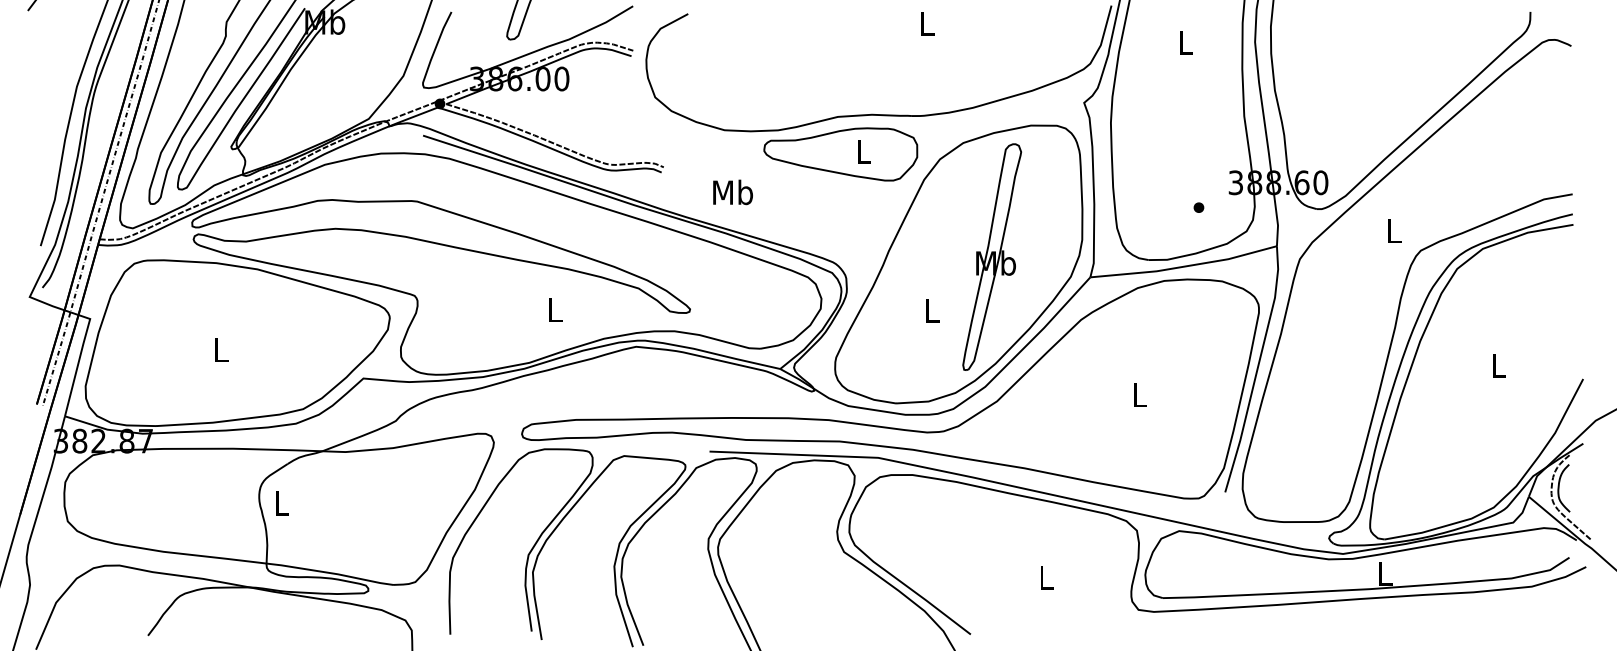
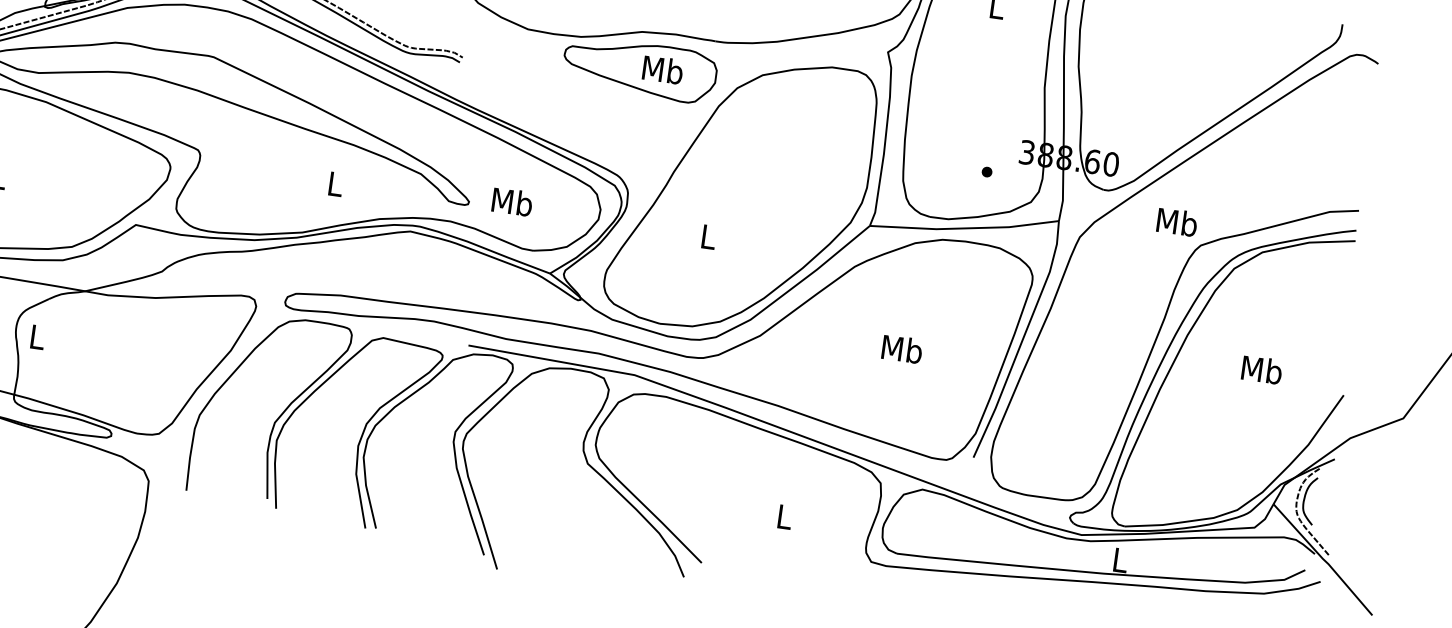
text: (863, 151) -> (662, 69), L -> Mb
text: (732, 192) -> (511, 202), moved
text: (1394, 230) -> (1177, 221), L -> Mb
part: (992, 256) -> (775, 191), removed
text: (1498, 365) -> (1261, 370), L -> Mb
text: (1139, 394) -> (902, 348), L -> Mb

